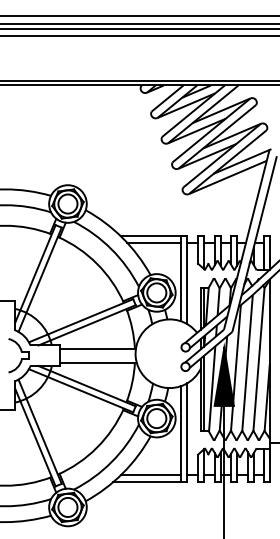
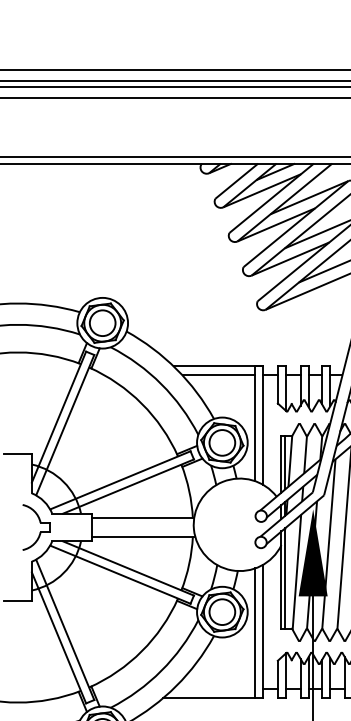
line: (150, 475) -> (213, 688), removed

